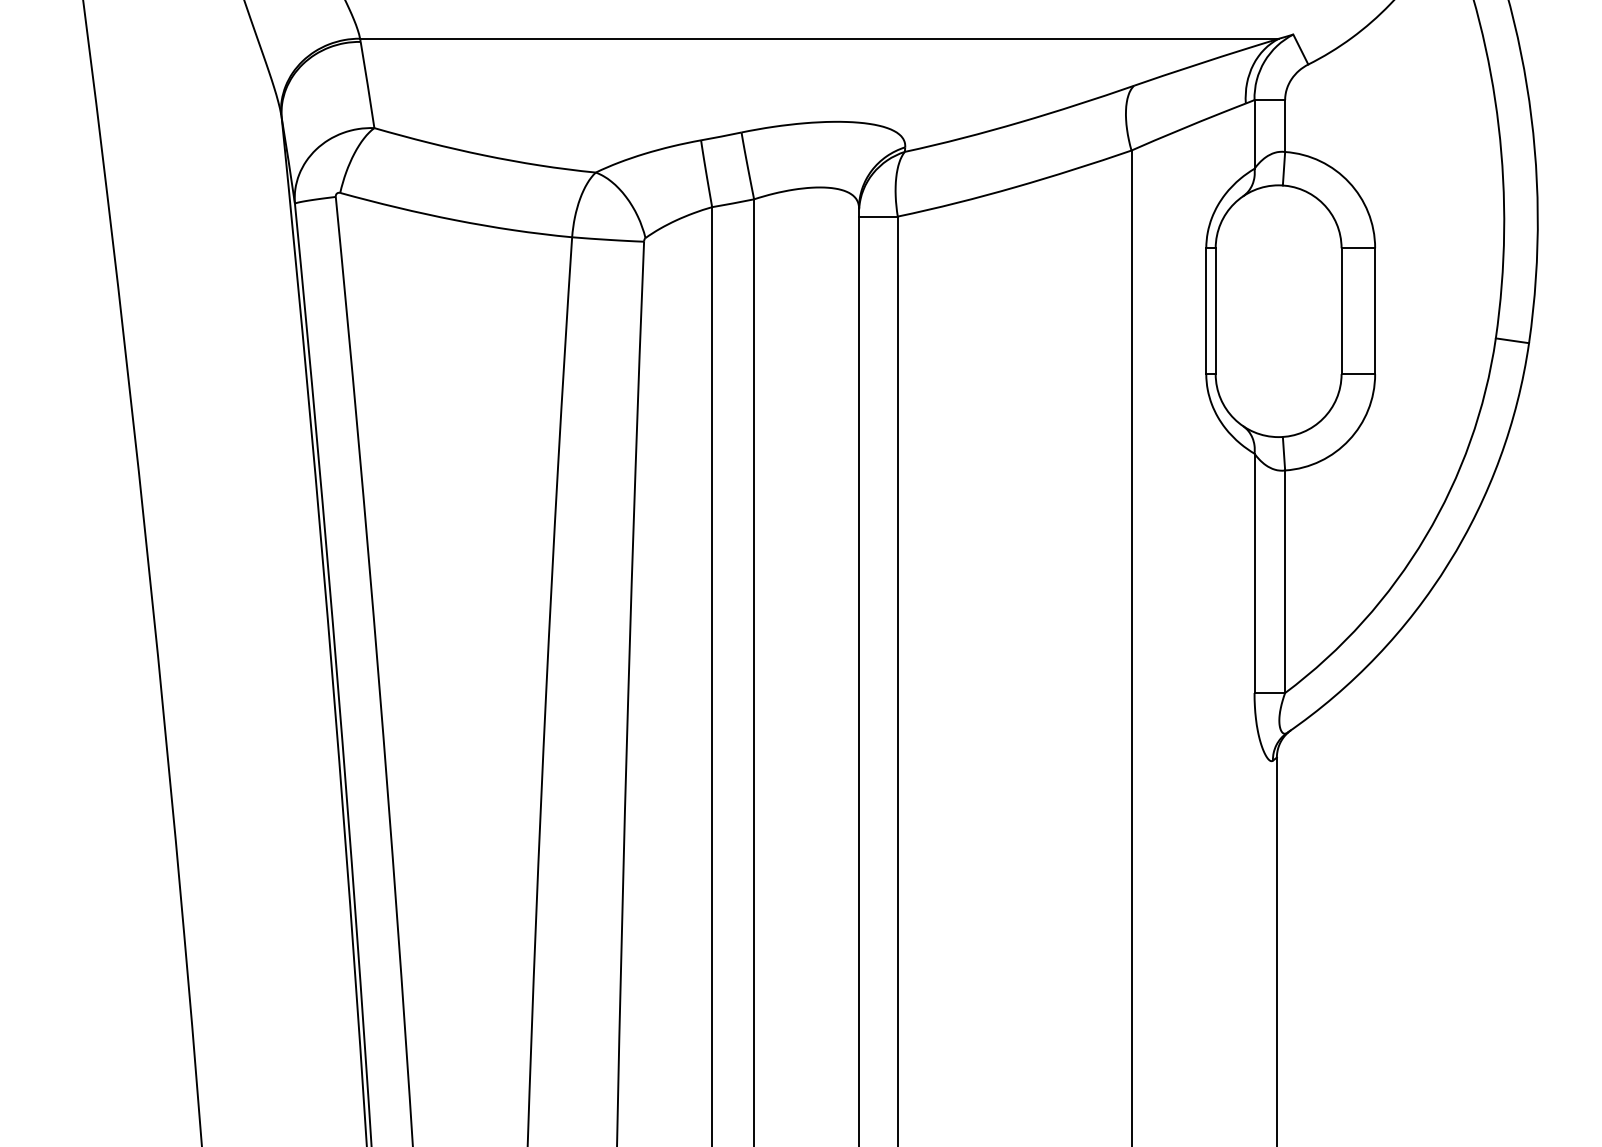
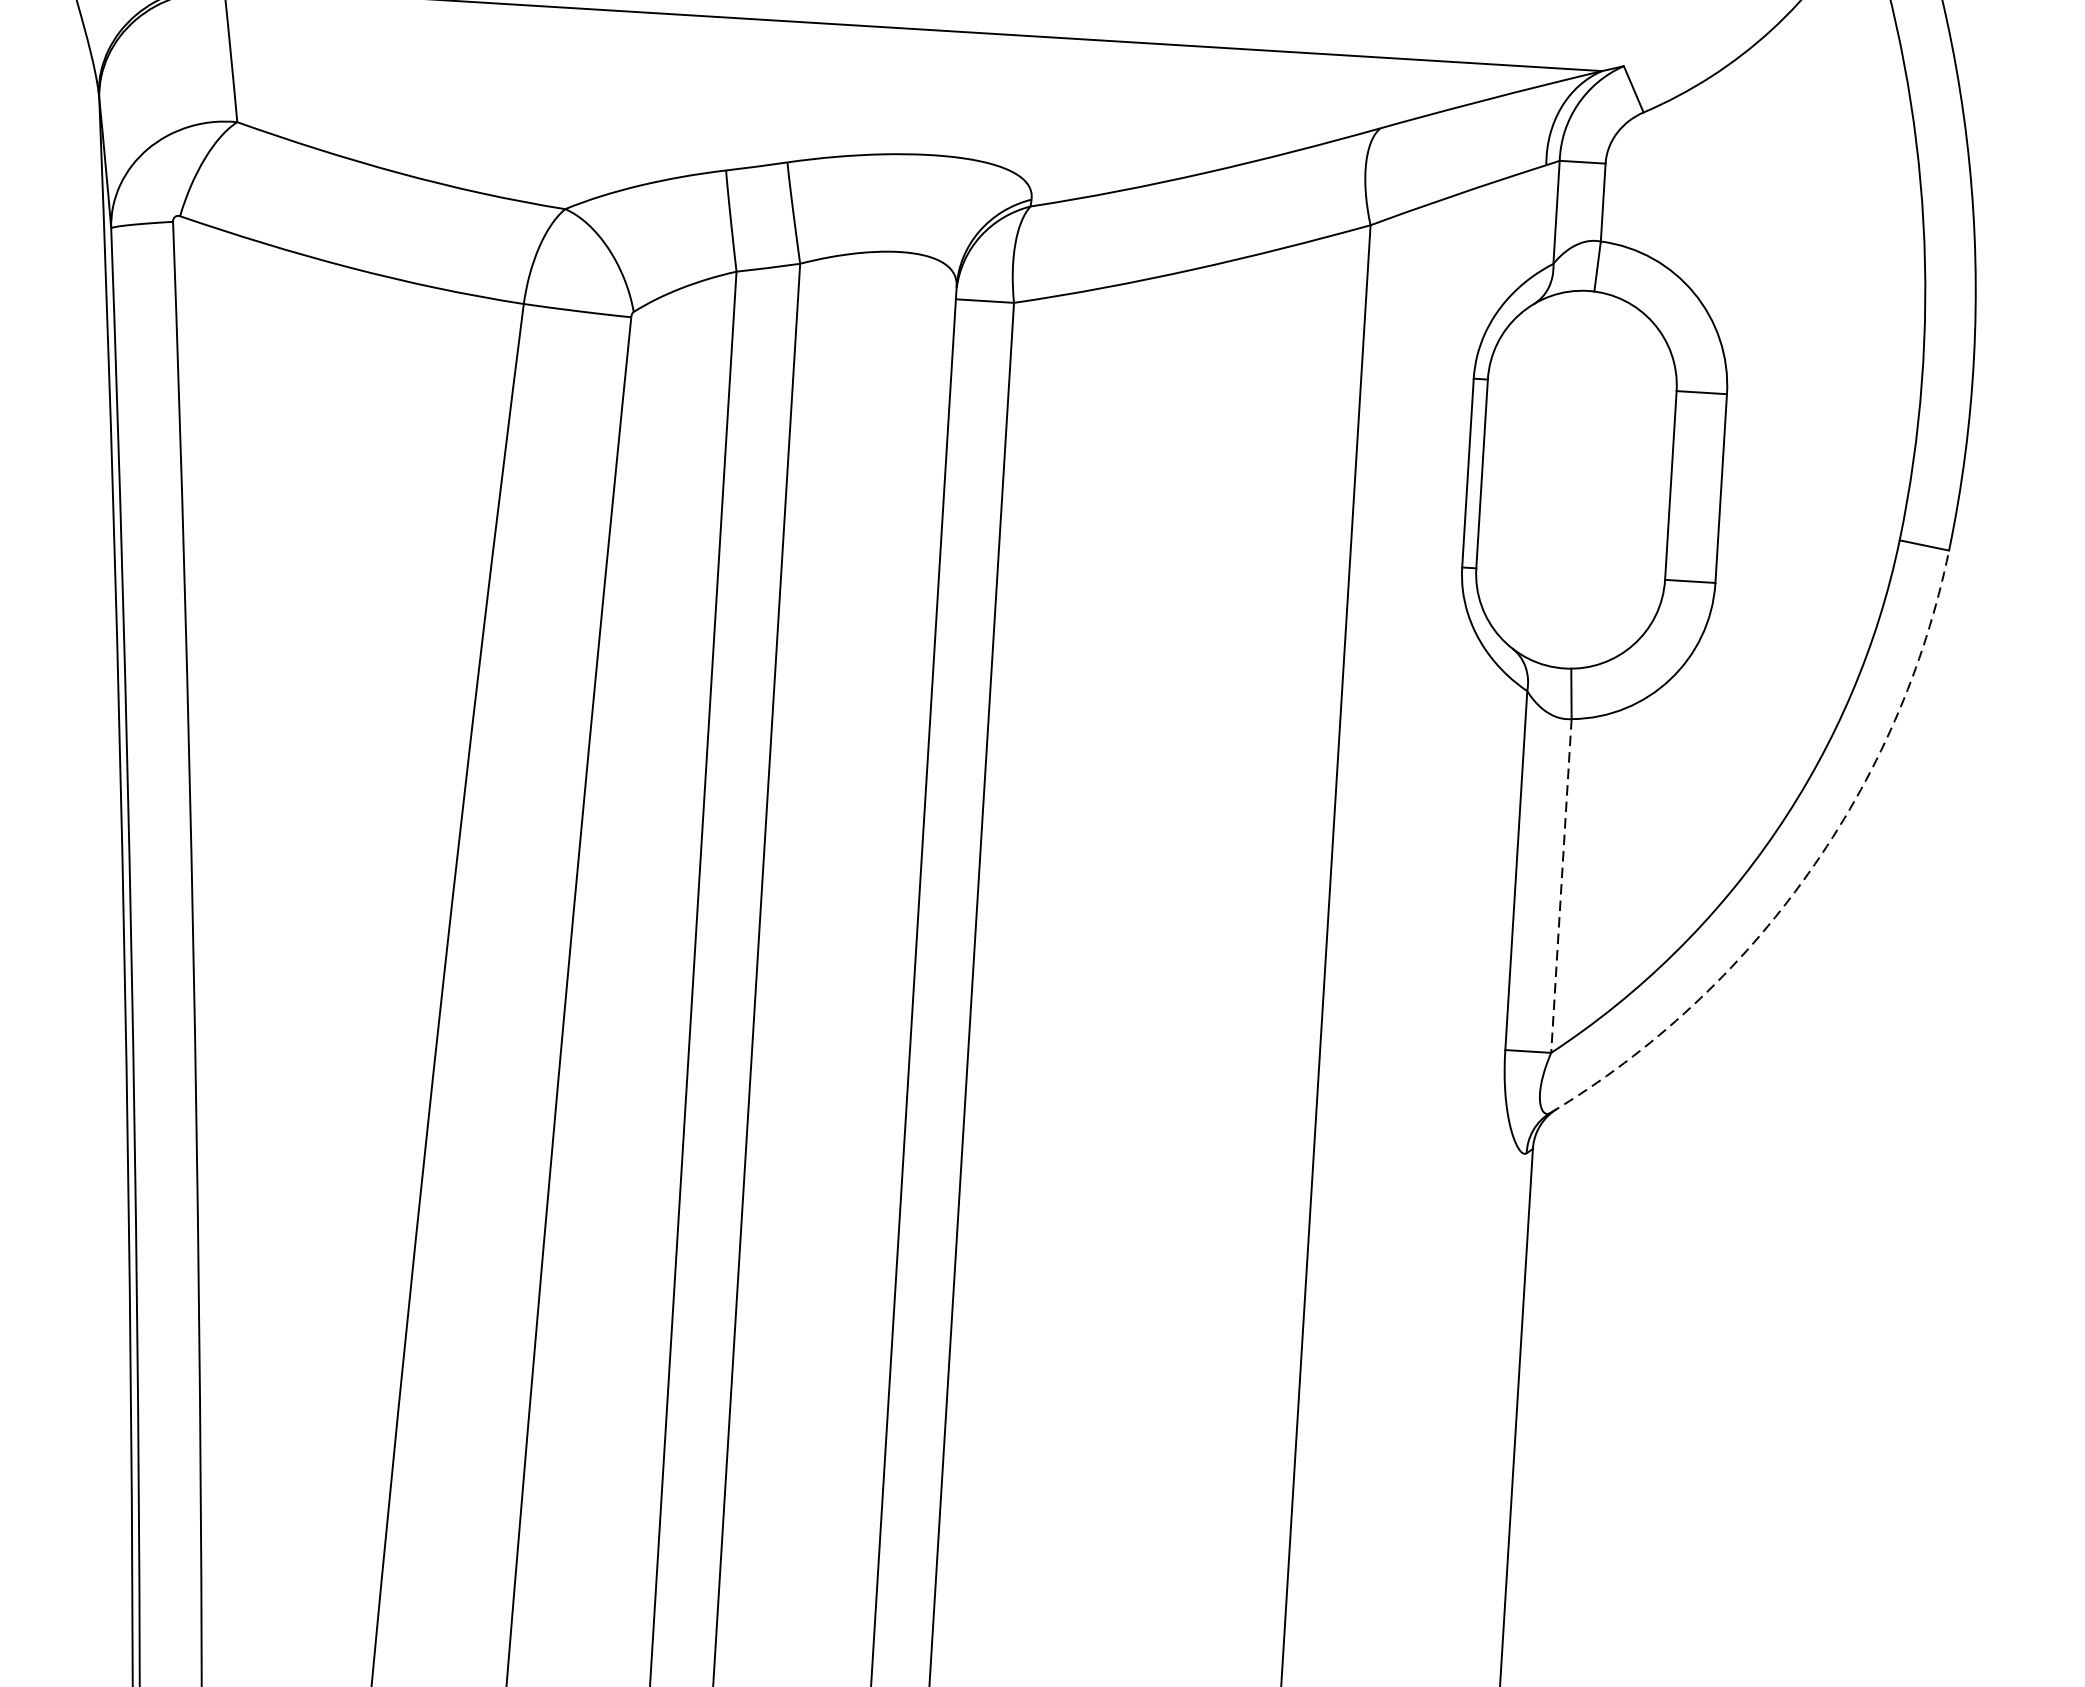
arc: (1448, 563) -> (1808, 873), solid -> dashed
line: (1285, 582) -> (1561, 887), solid -> dashed

